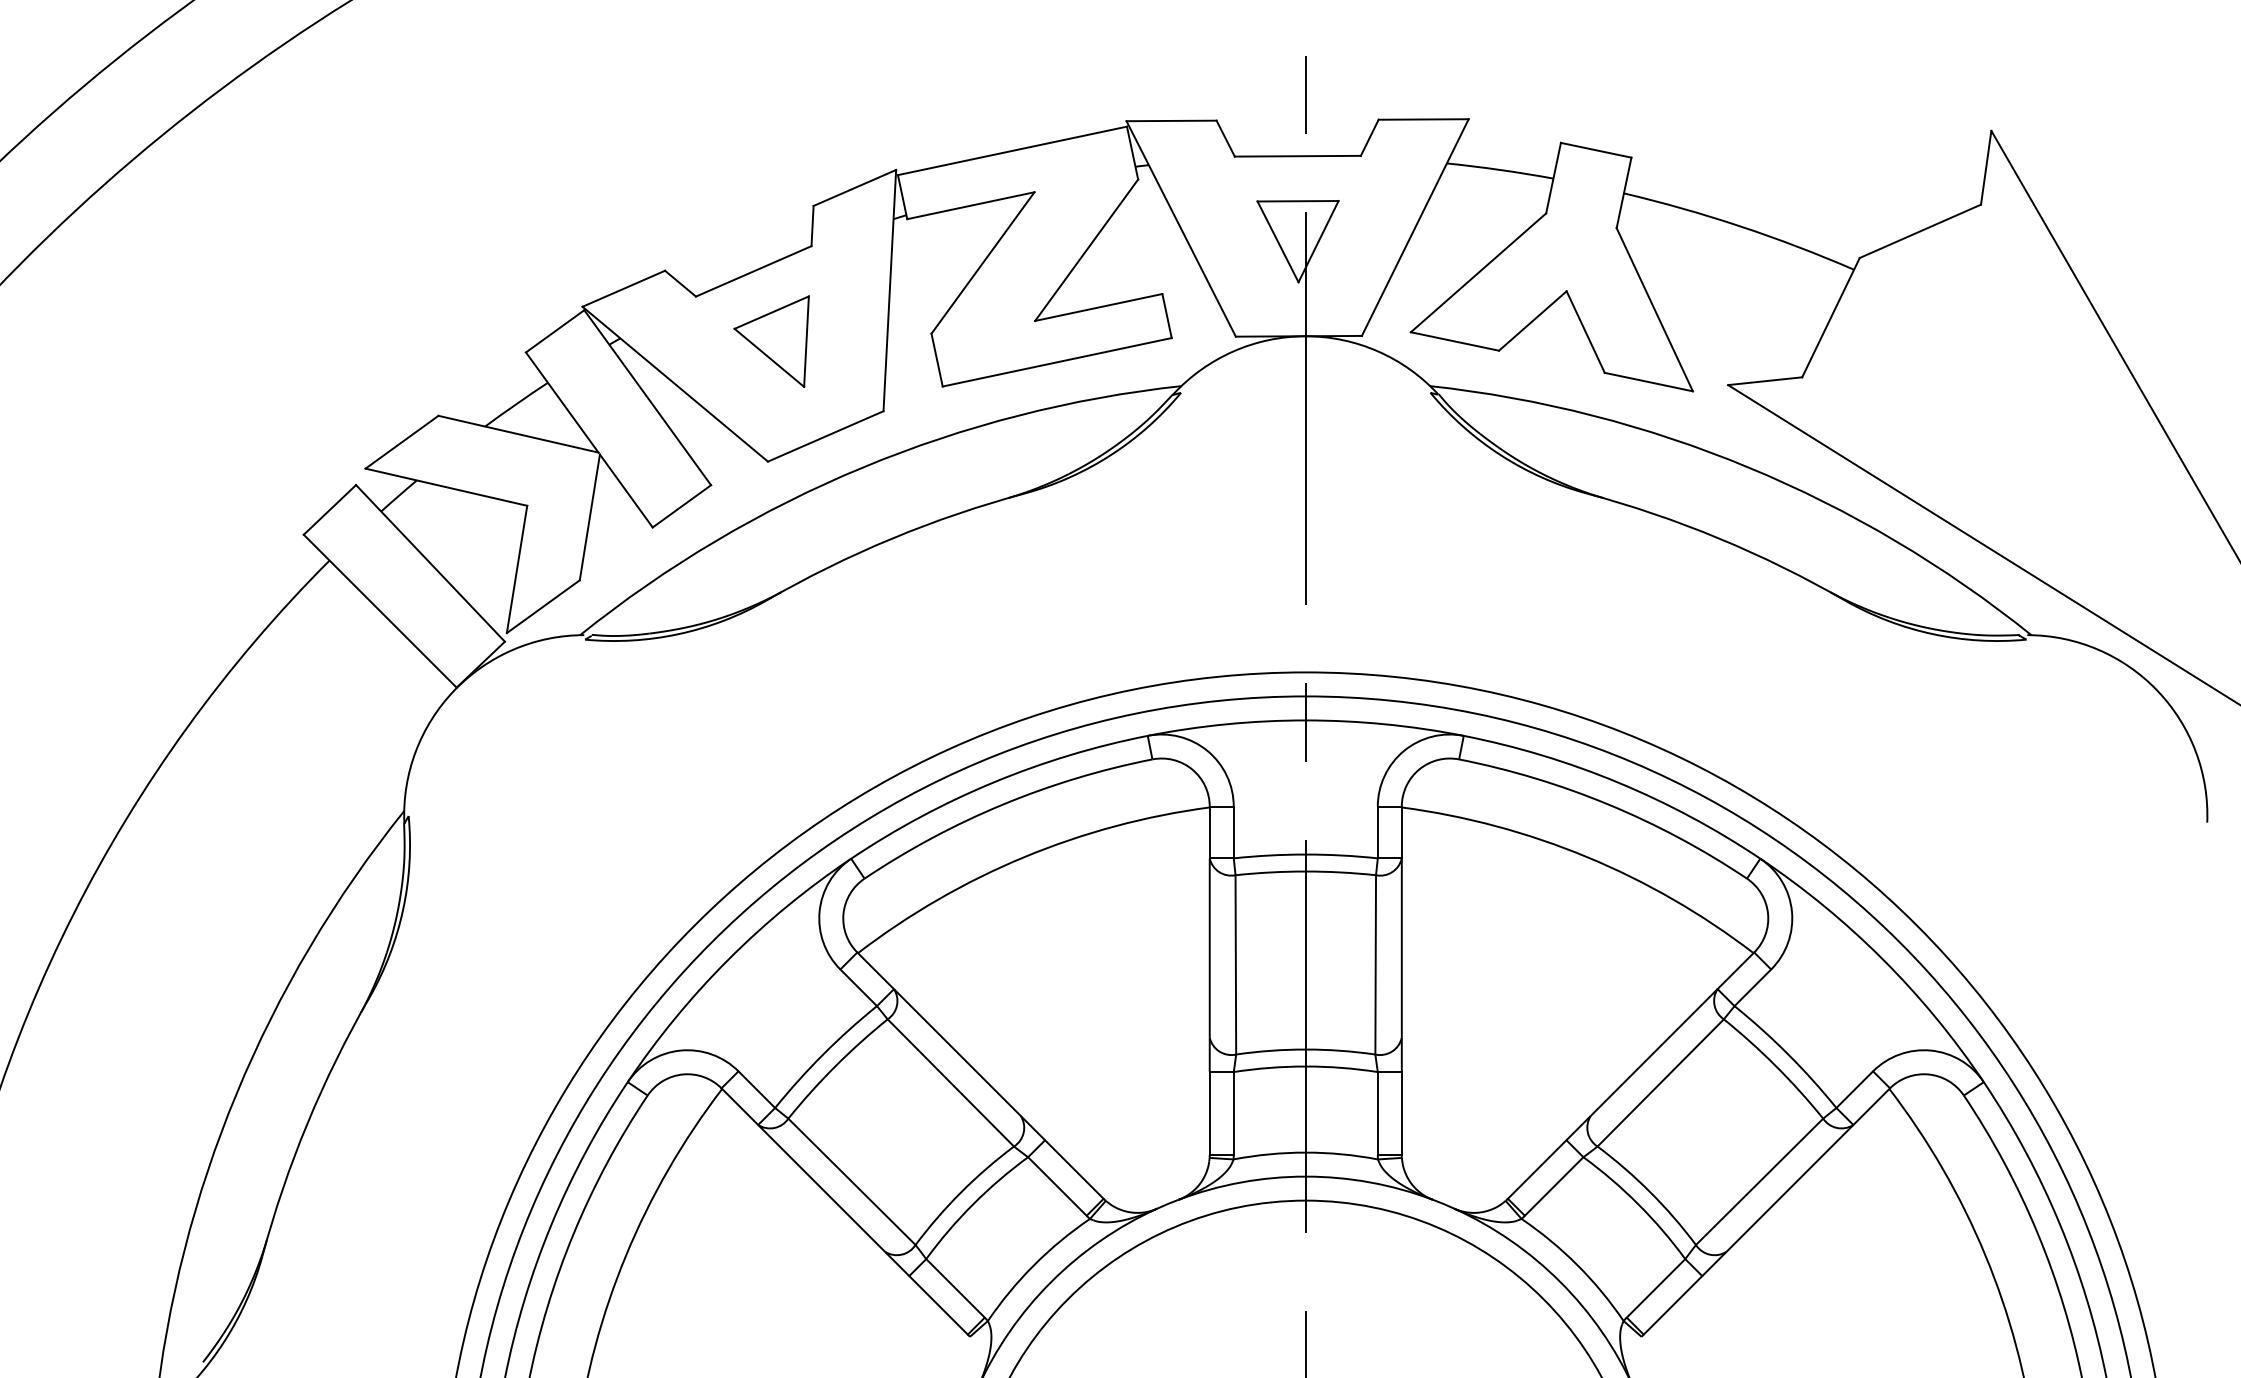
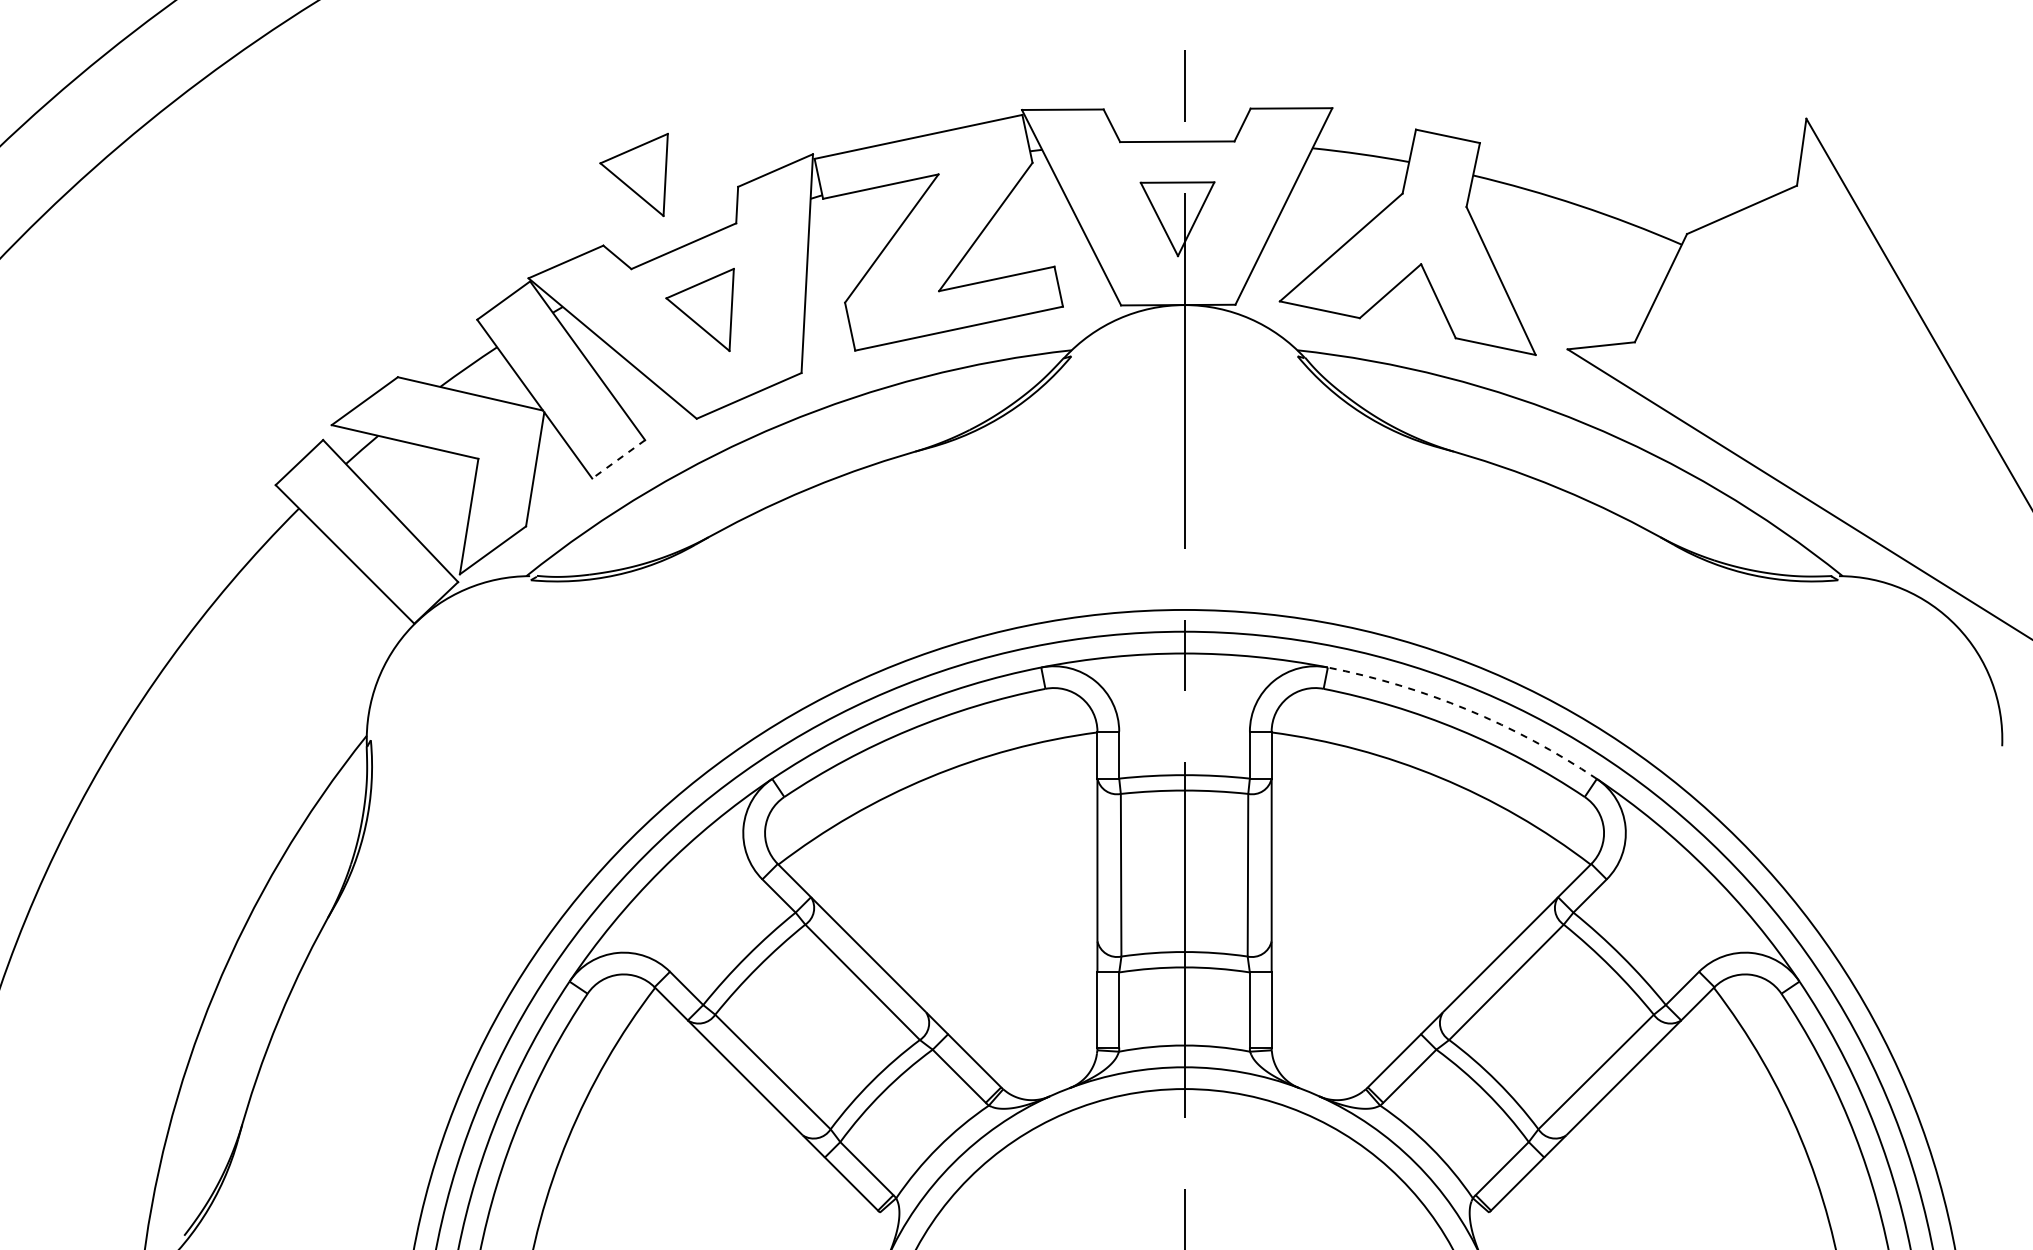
part: (698, 193) -> (633, 175), added
line: (681, 506) -> (618, 459), solid -> dashed
arc: (1617, 782) -> (1467, 709), solid -> dashed

